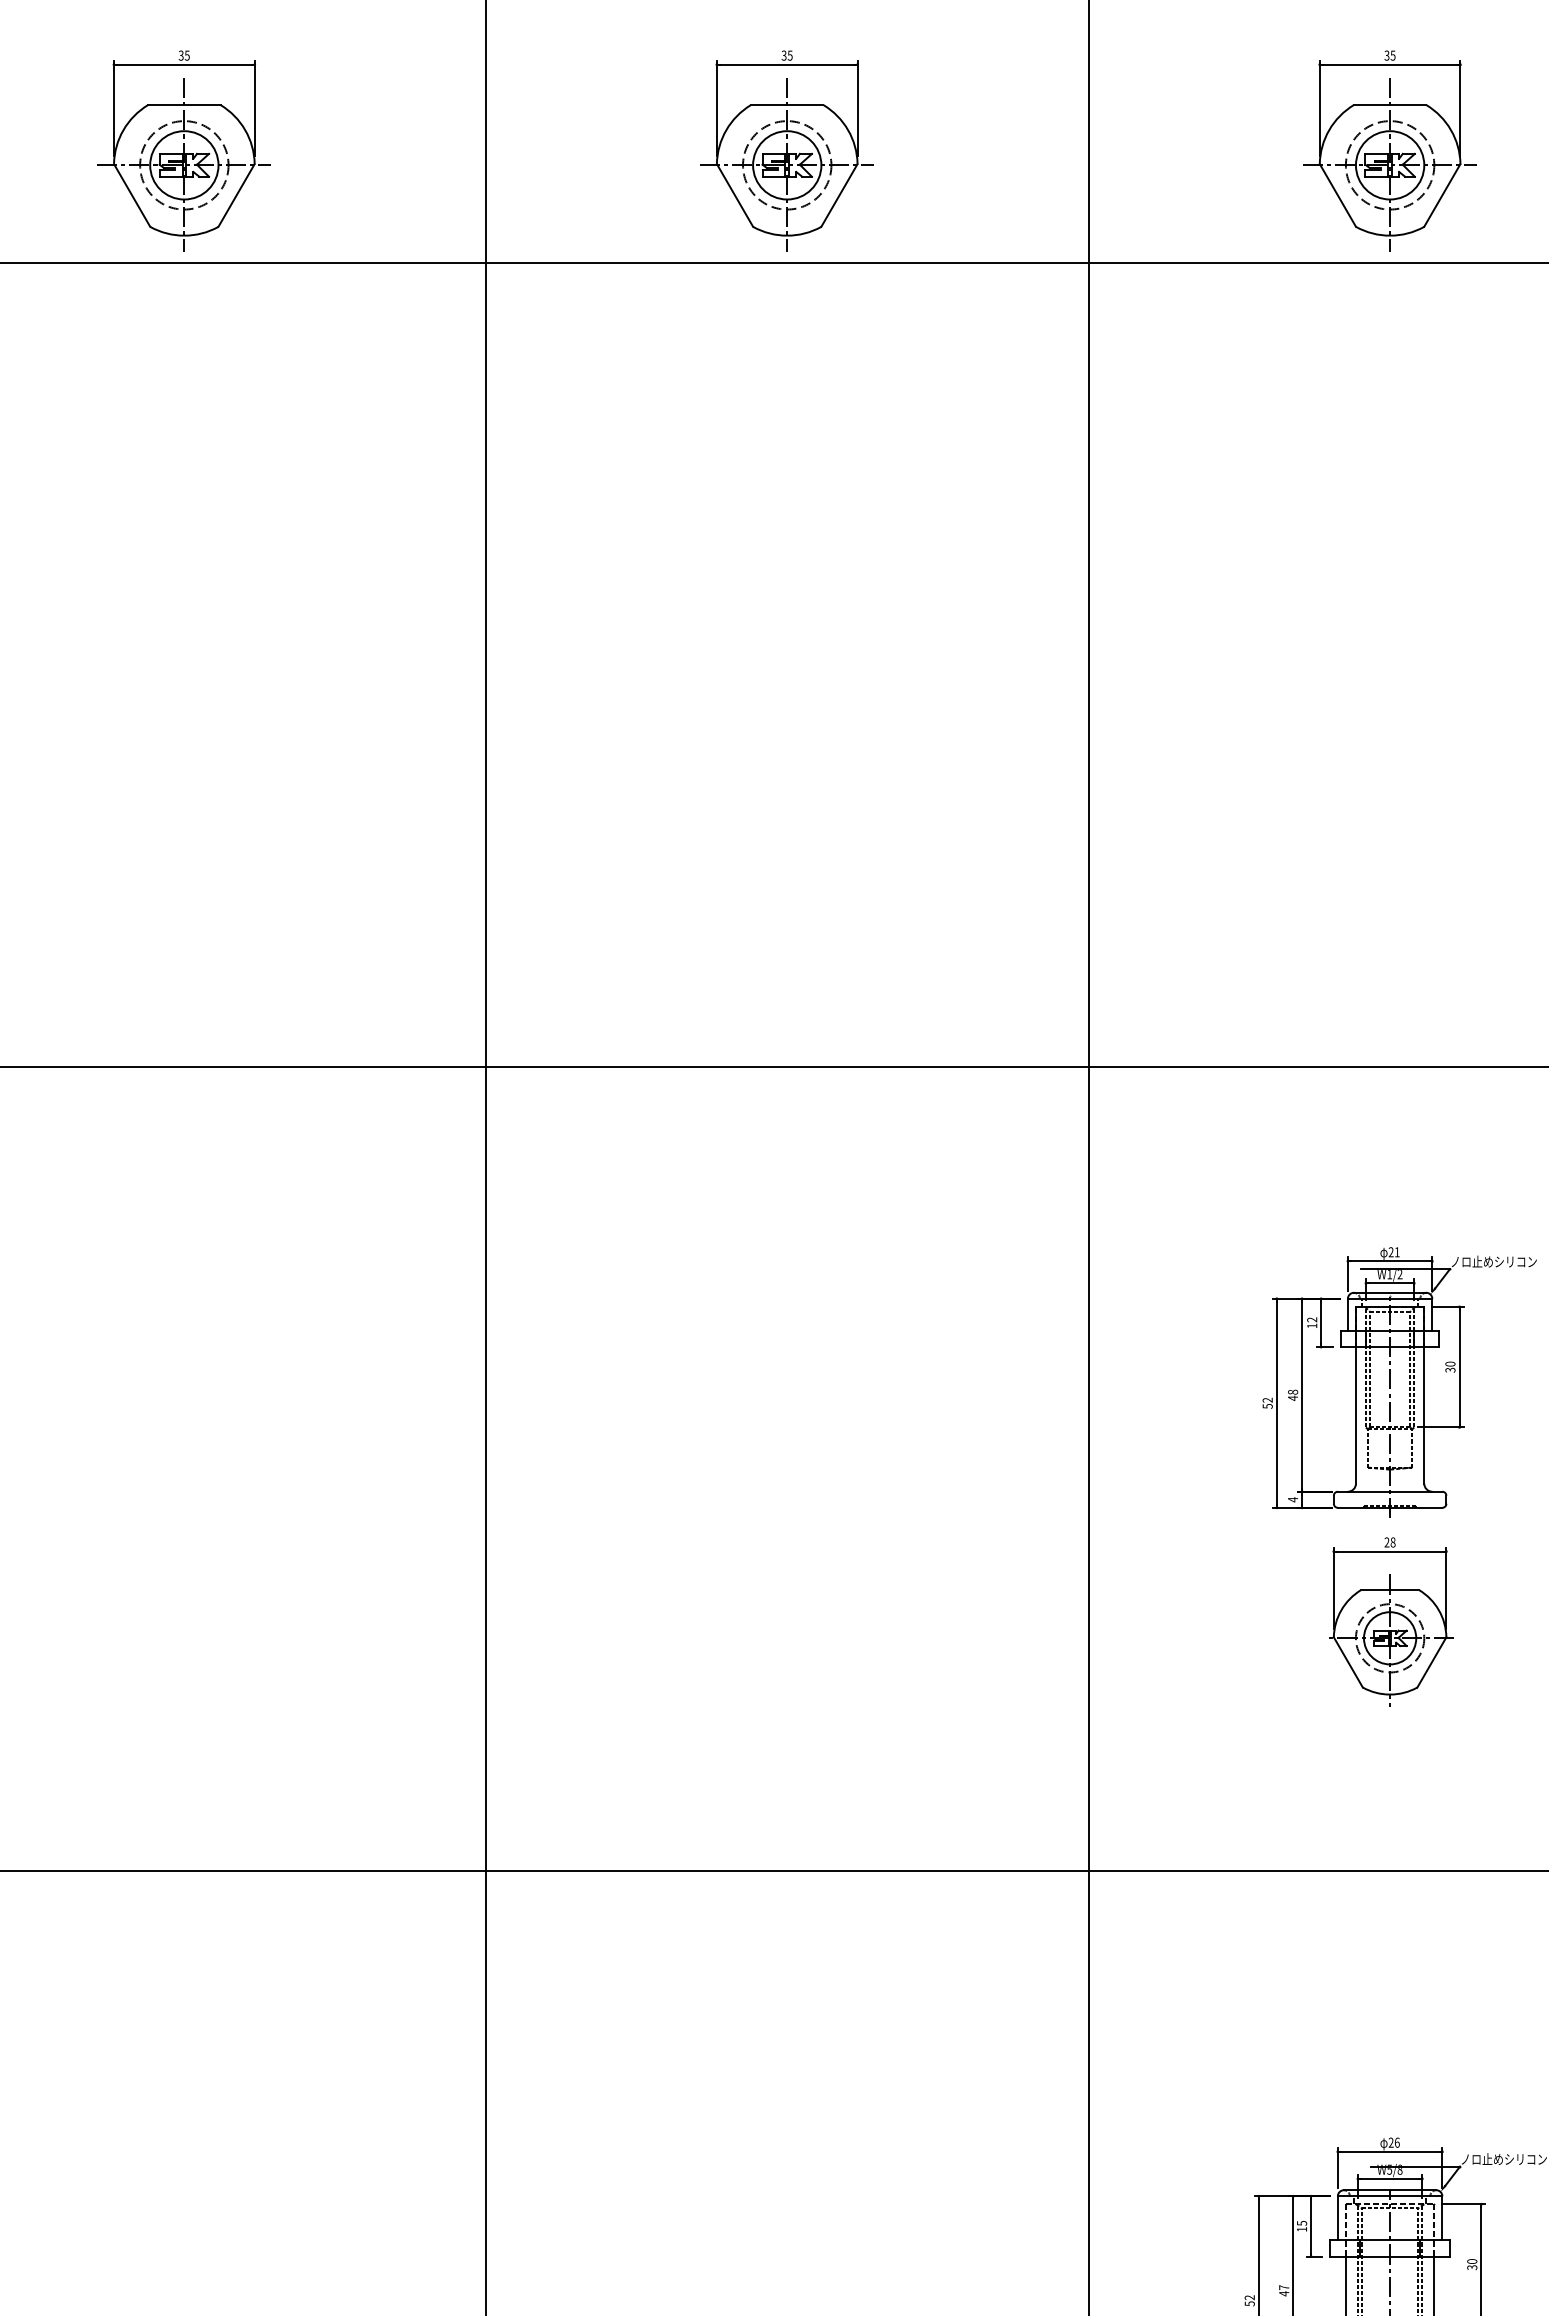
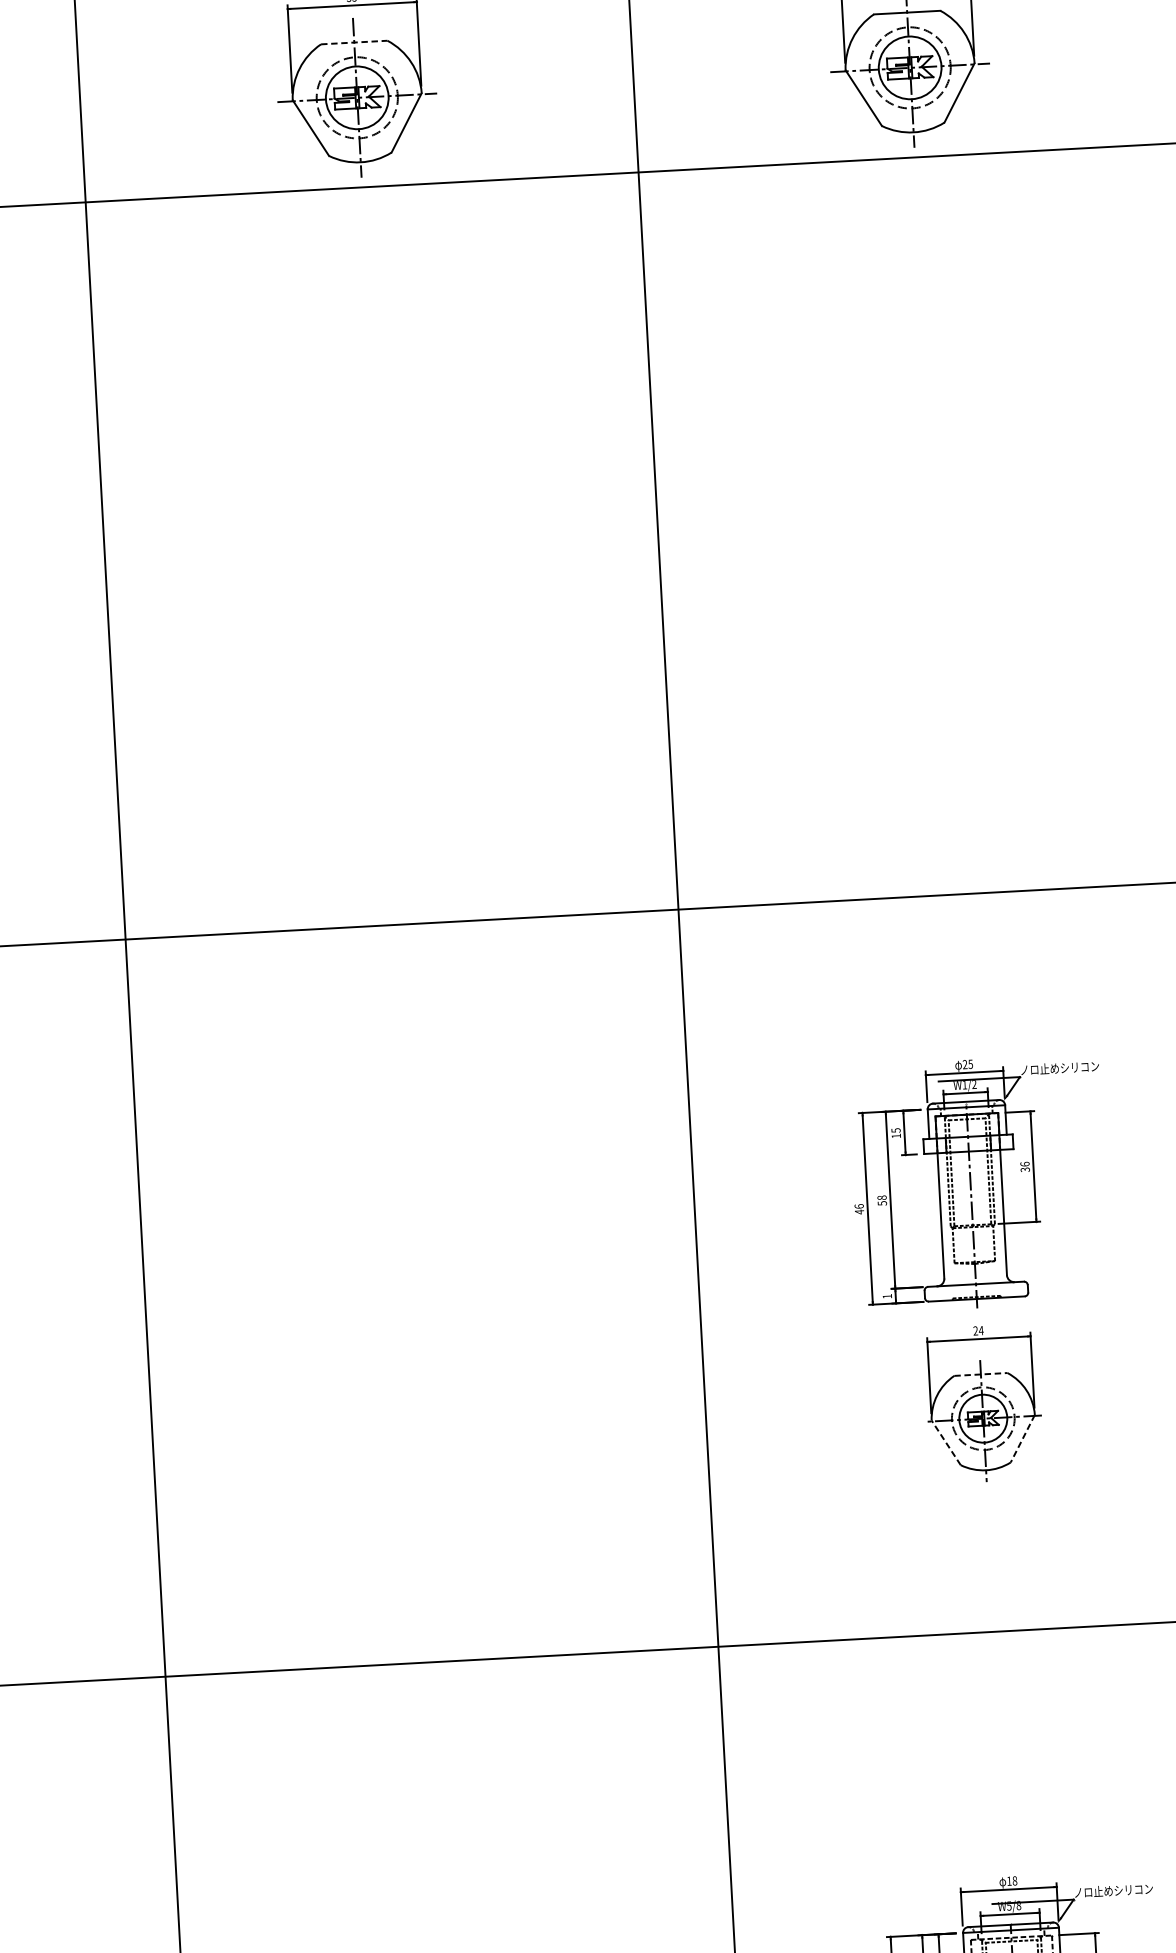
line: (787, 105) -> (354, 42), solid -> dashed
text: (1396, 1252) -> (970, 1064), 21 -> 25
text: (1312, 1319) -> (896, 1130), 12 -> 15
text: (1449, 1363) -> (1024, 1163), 30 -> 36
text: (1293, 1397) -> (882, 1202), 48 -> 58
text: (1267, 1403) -> (859, 1209), 52 -> 46
text: (1292, 1499) -> (886, 1296), 4 -> 1
text: (1392, 1542) -> (980, 1330), 28 -> 24
line: (1390, 1590) -> (981, 1374), solid -> dashed
line: (1348, 1662) -> (946, 1442), solid -> dashed
line: (1431, 1662) -> (1022, 1438), solid -> dashed
text: (1393, 2142) -> (1011, 1880), 26 -> 18

